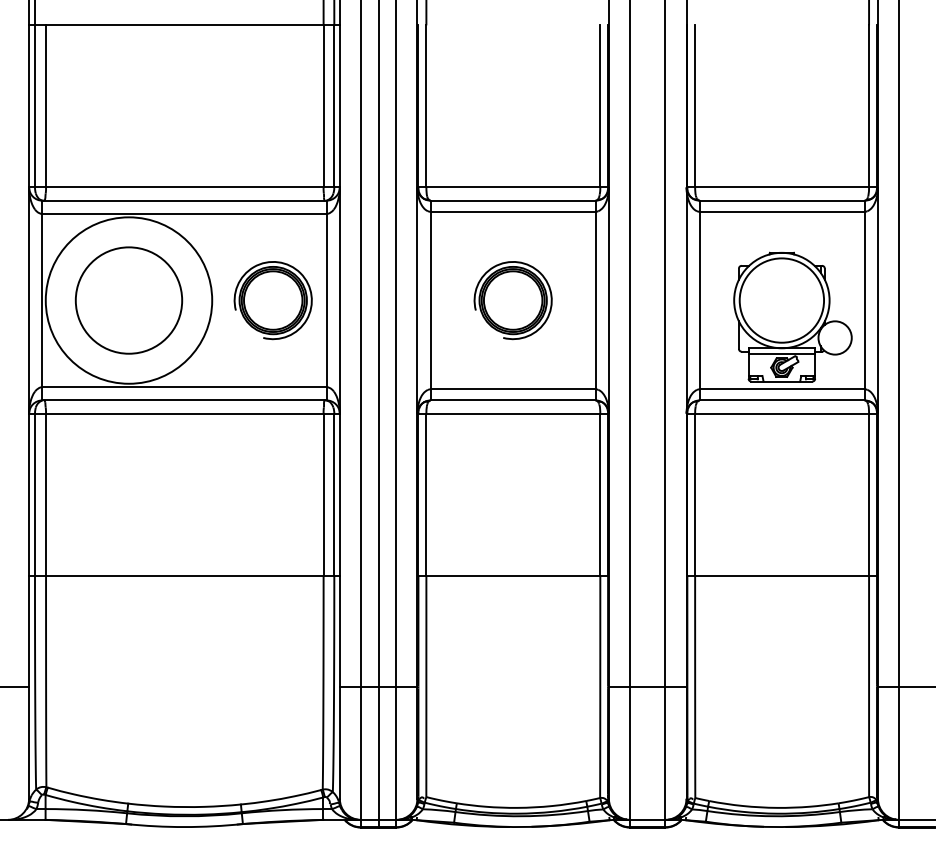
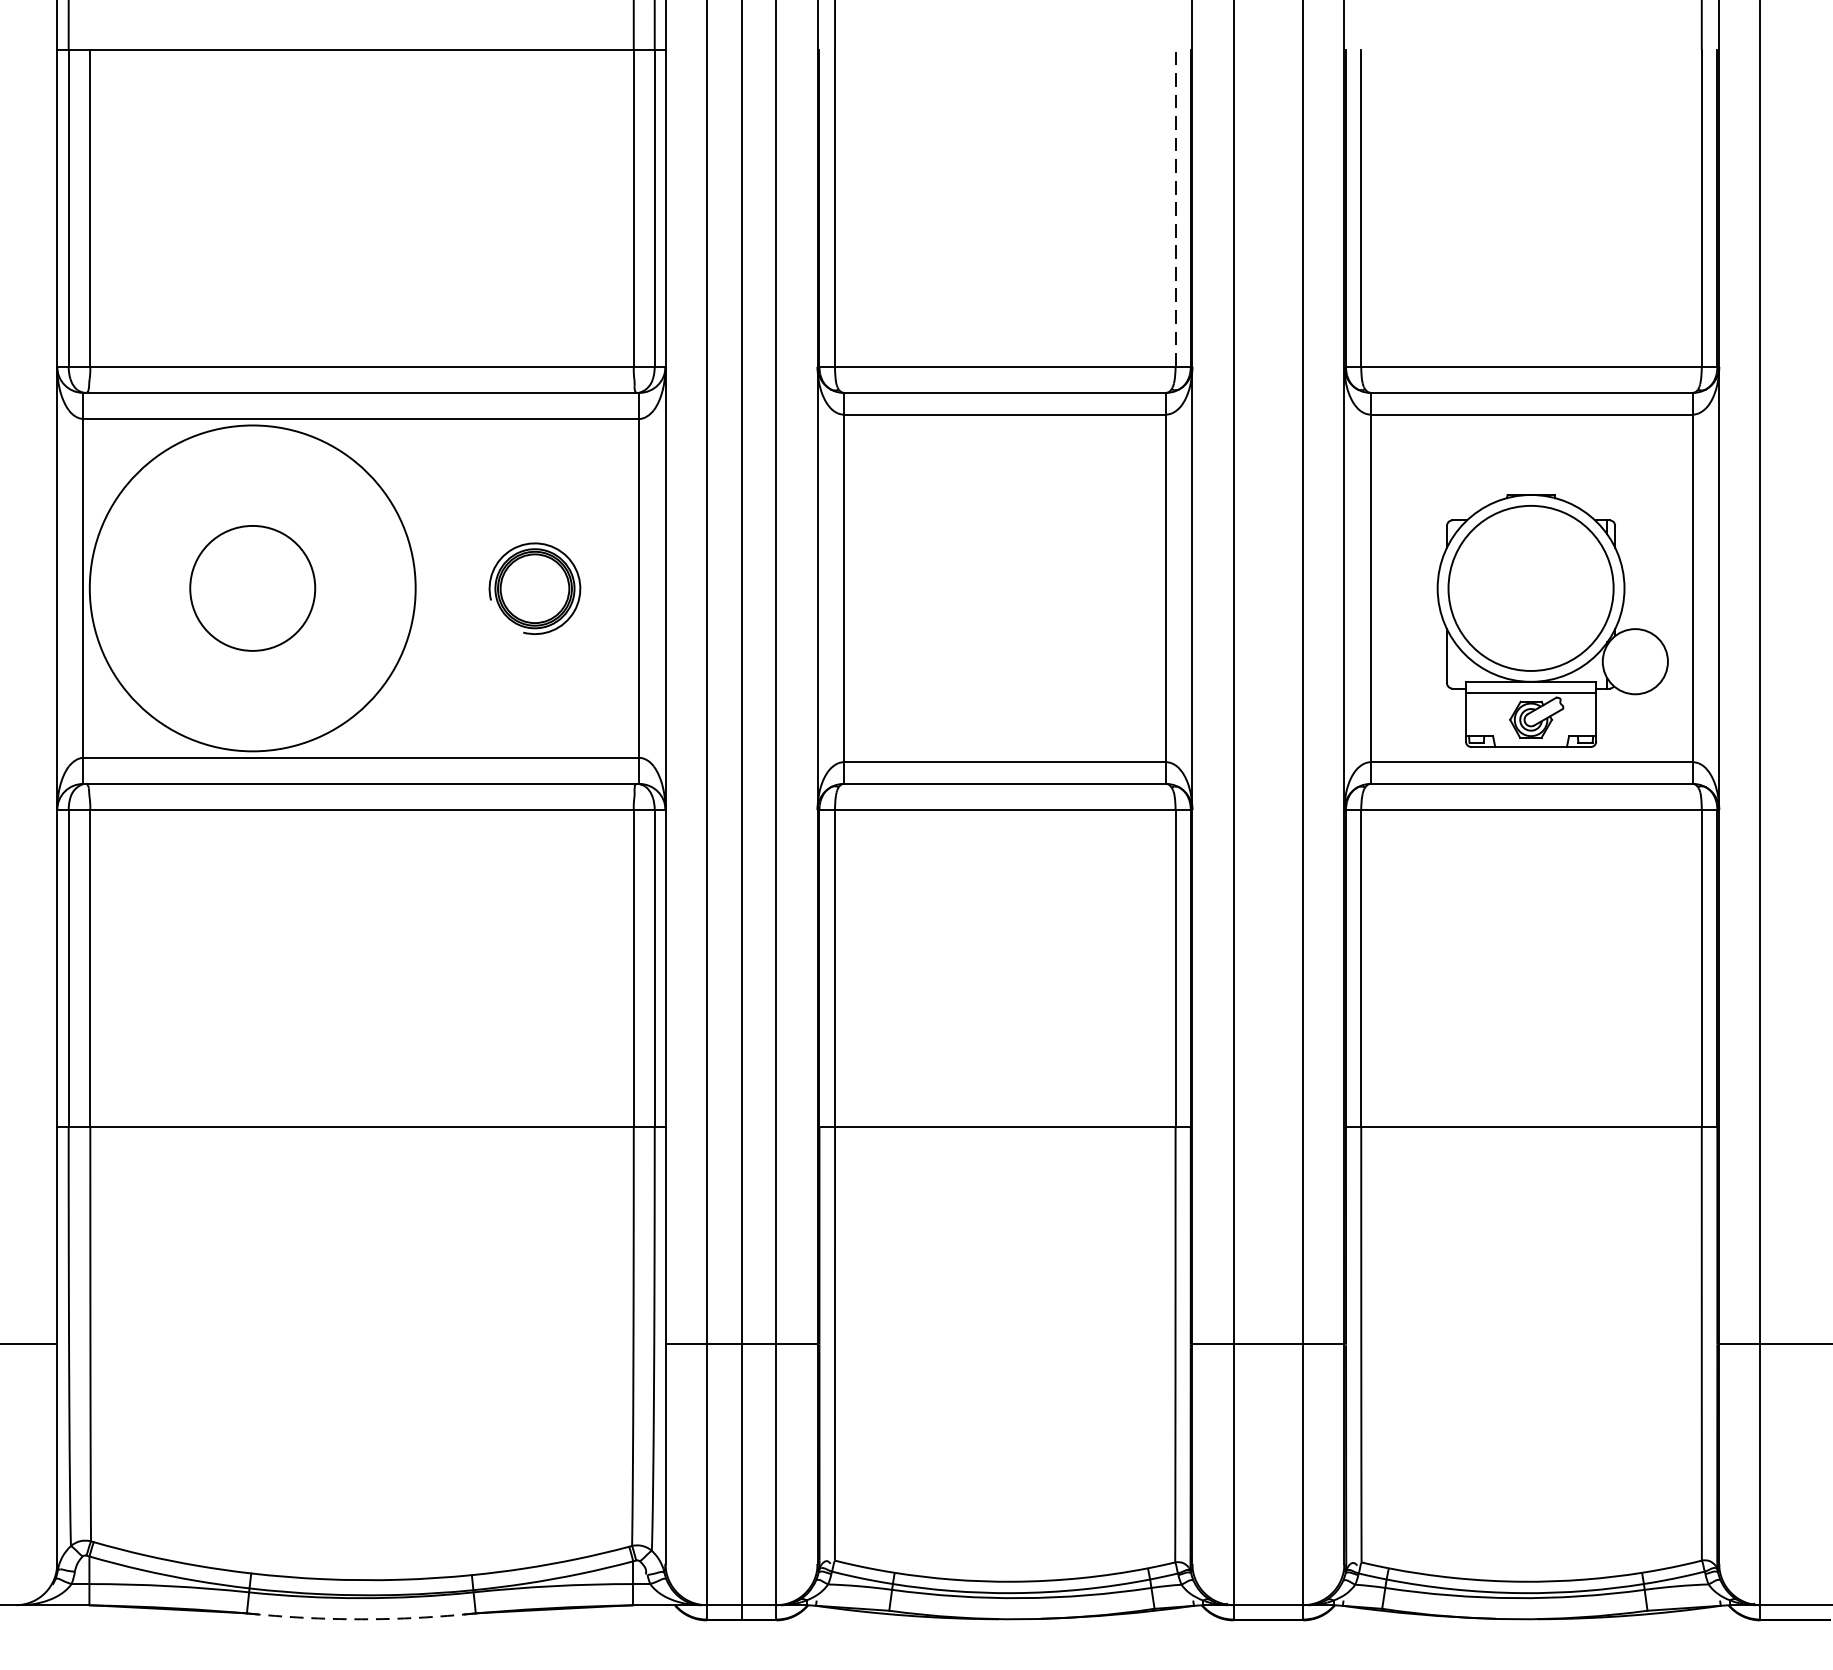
line: (600, 106) -> (1175, 208), solid -> dashed
circle: (128, 300) -> (251, 588), size x0.6
part: (272, 300) -> (533, 588), size x0.6
part: (512, 300) -> (1003, 588), removed
arc: (184, 827) -> (361, 1620), solid -> dashed

